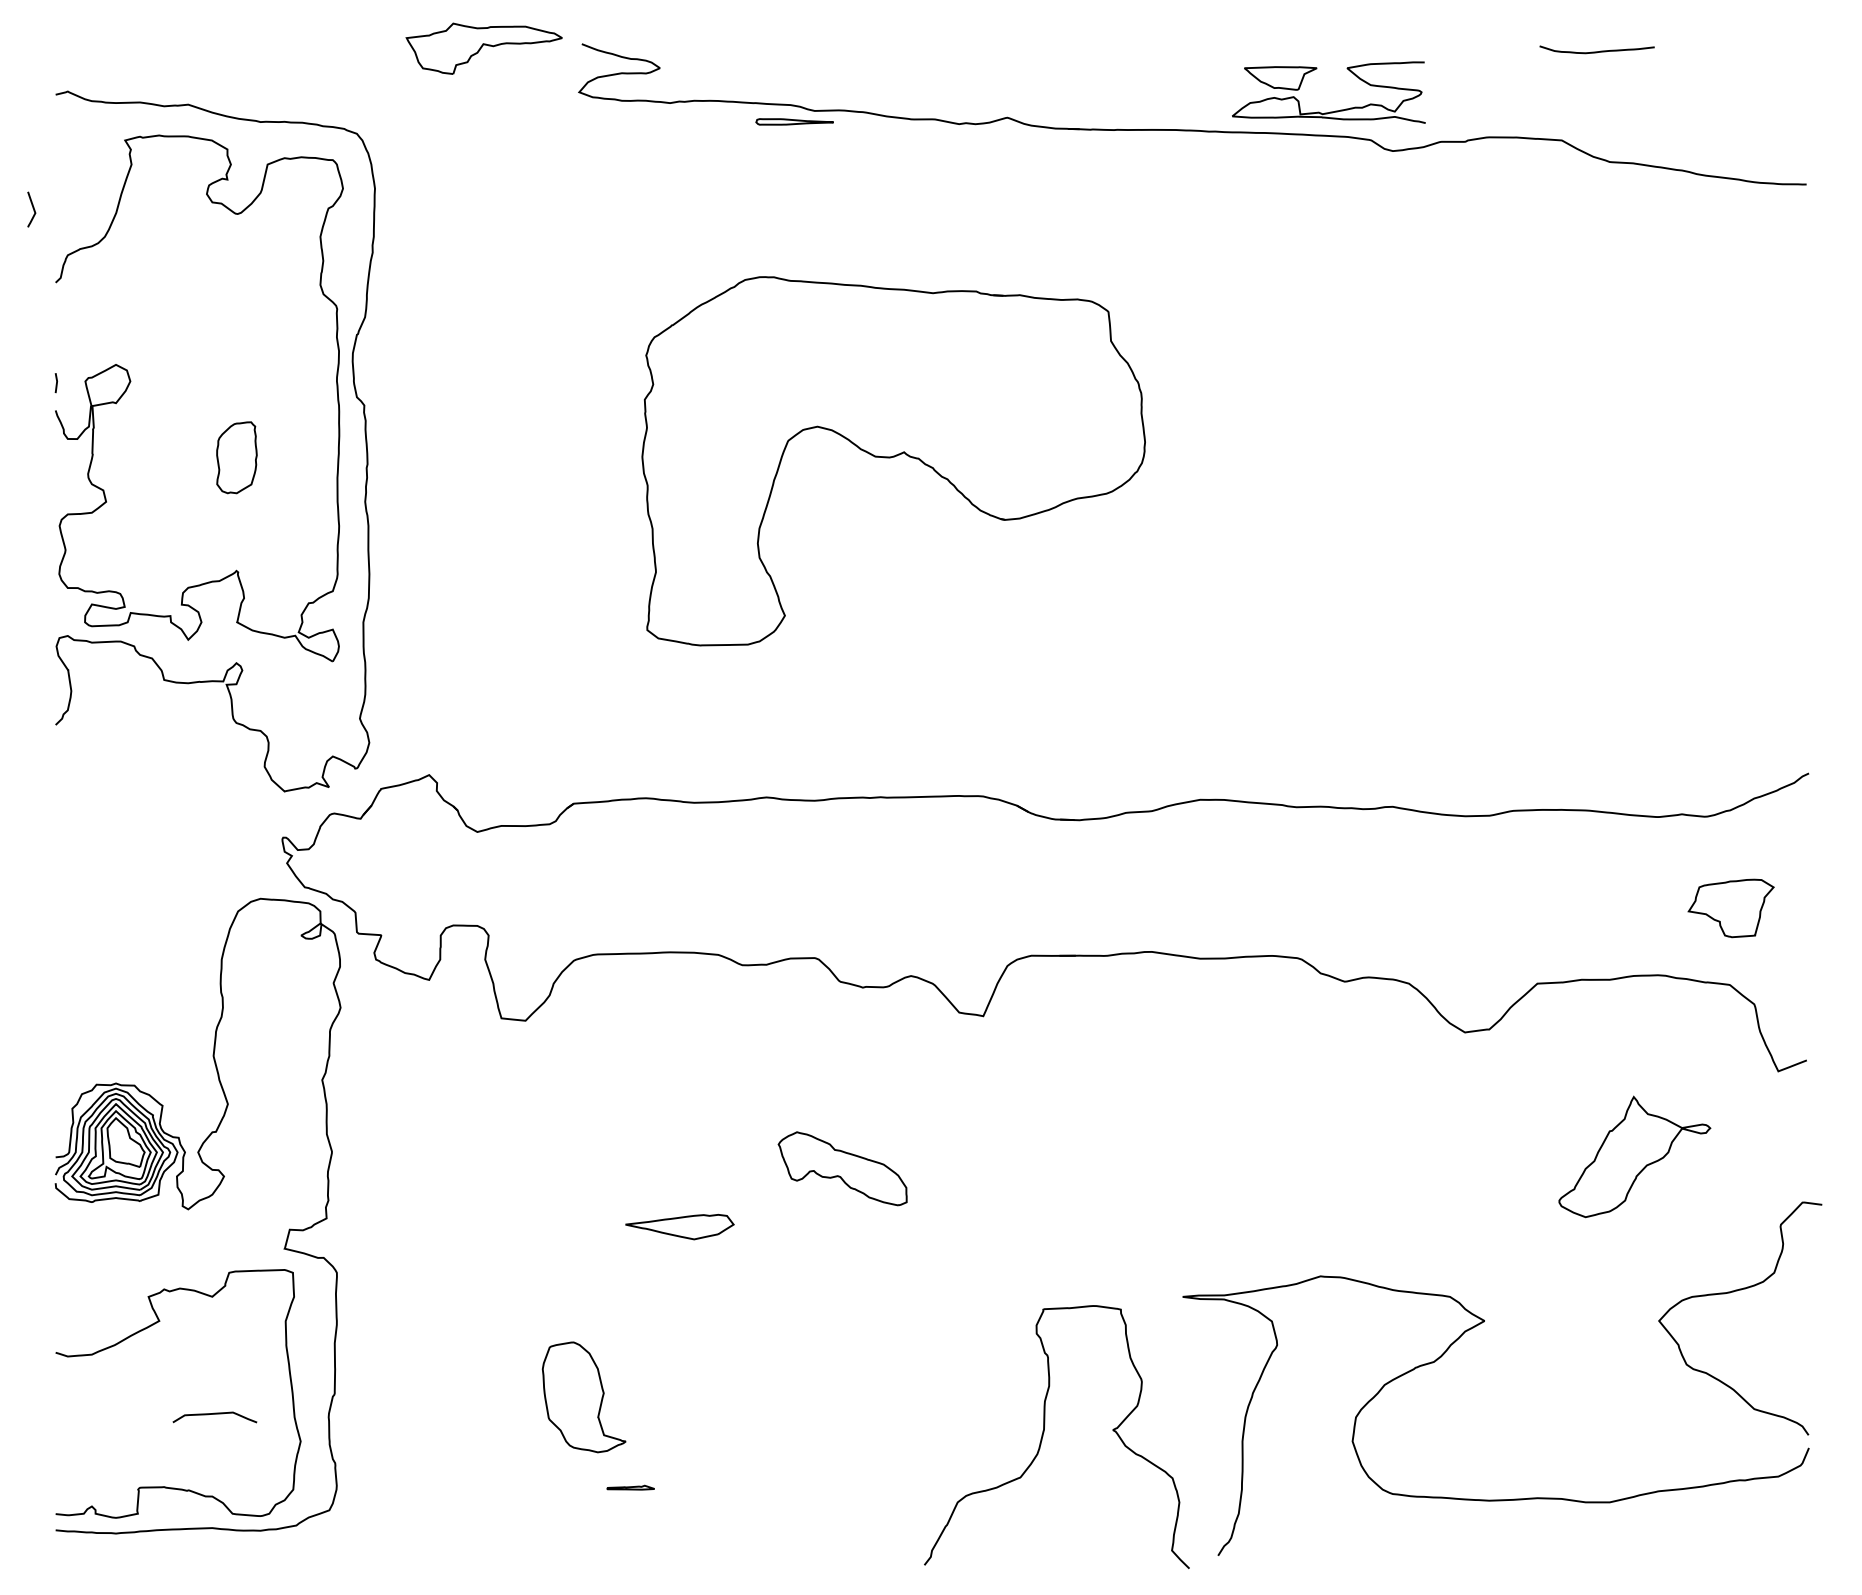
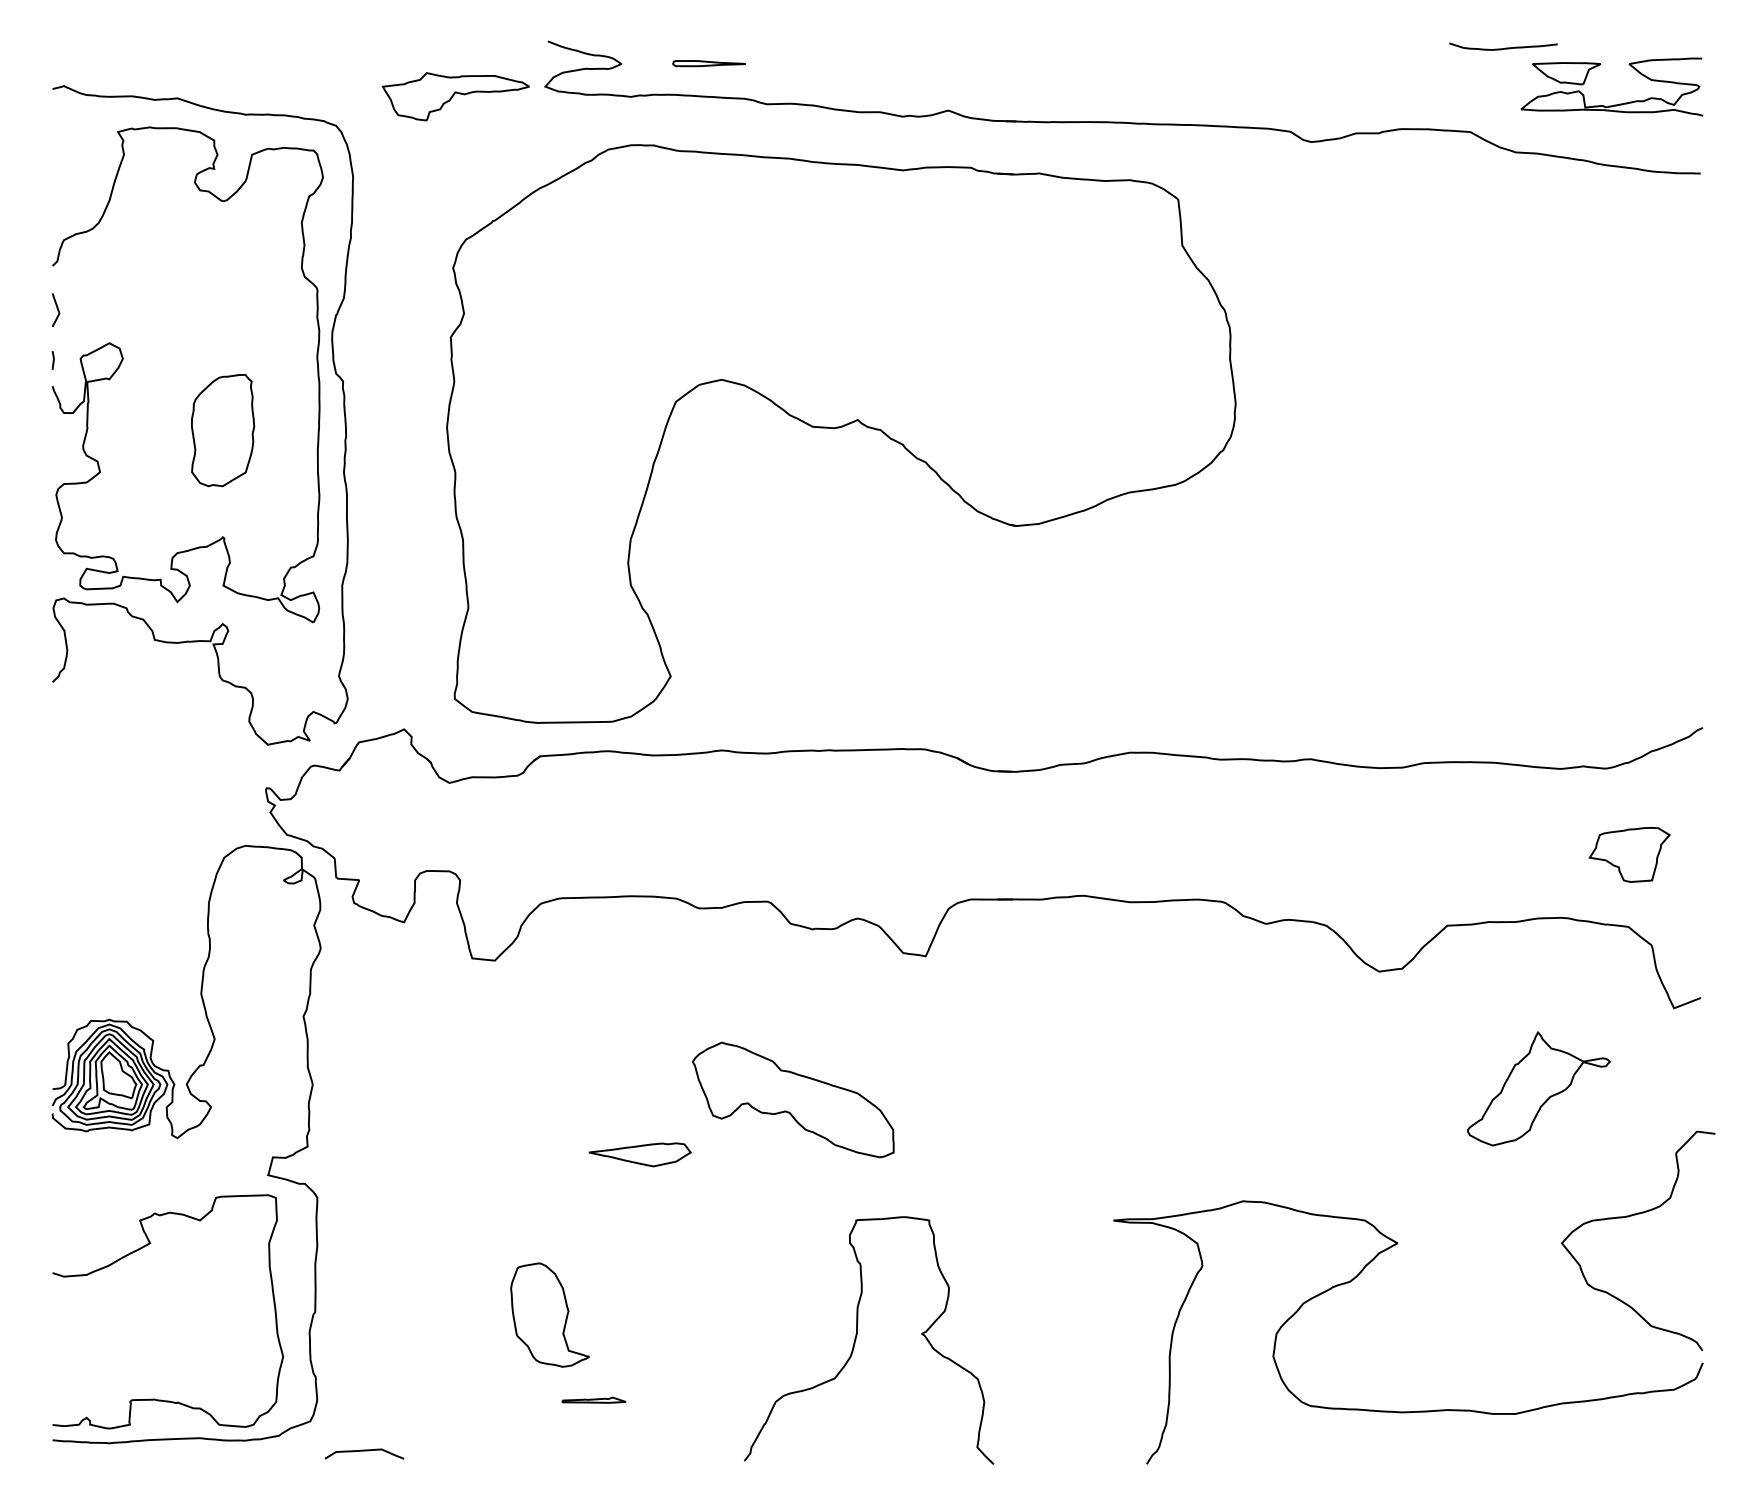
part: (483, 48) -> (455, 96), moved
part: (1331, 111) -> (1614, 104), moved
part: (793, 121) -> (708, 63), moved
curve: (32, 207) -> (56, 308), moved
part: (237, 457) -> (223, 430), size x1.67
part: (893, 460) -> (841, 433), size x1.67
part: (842, 1168) -> (793, 1099), size x1.67
curve: (214, 1414) -> (364, 1451), moved
curve: (1043, 1437) -> (856, 1340), moved
part: (630, 1486) -> (593, 1399), size x1.43

